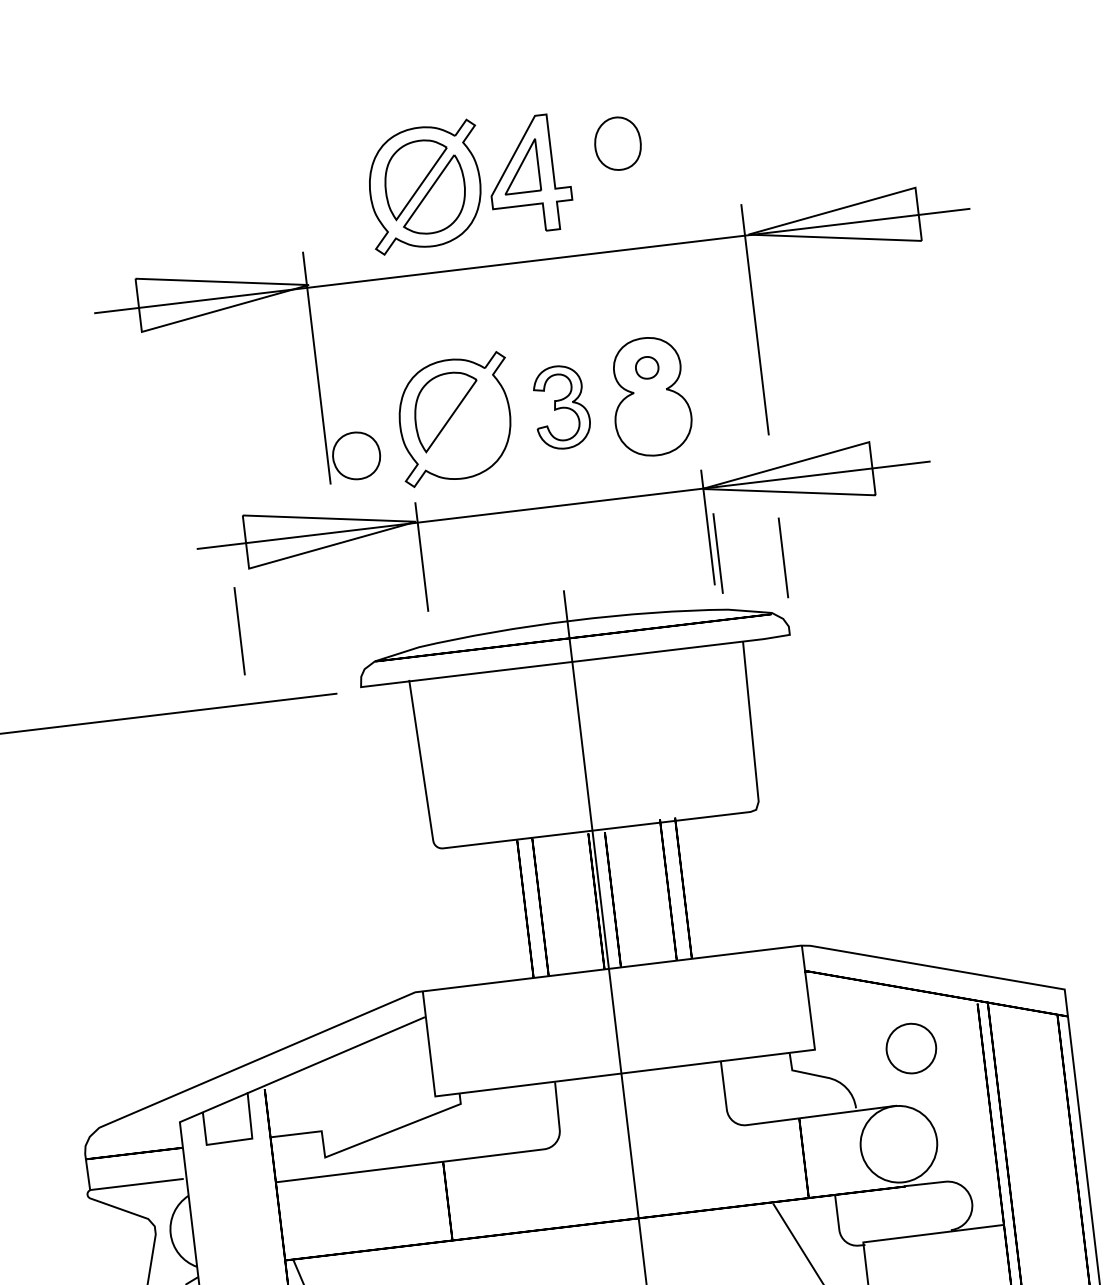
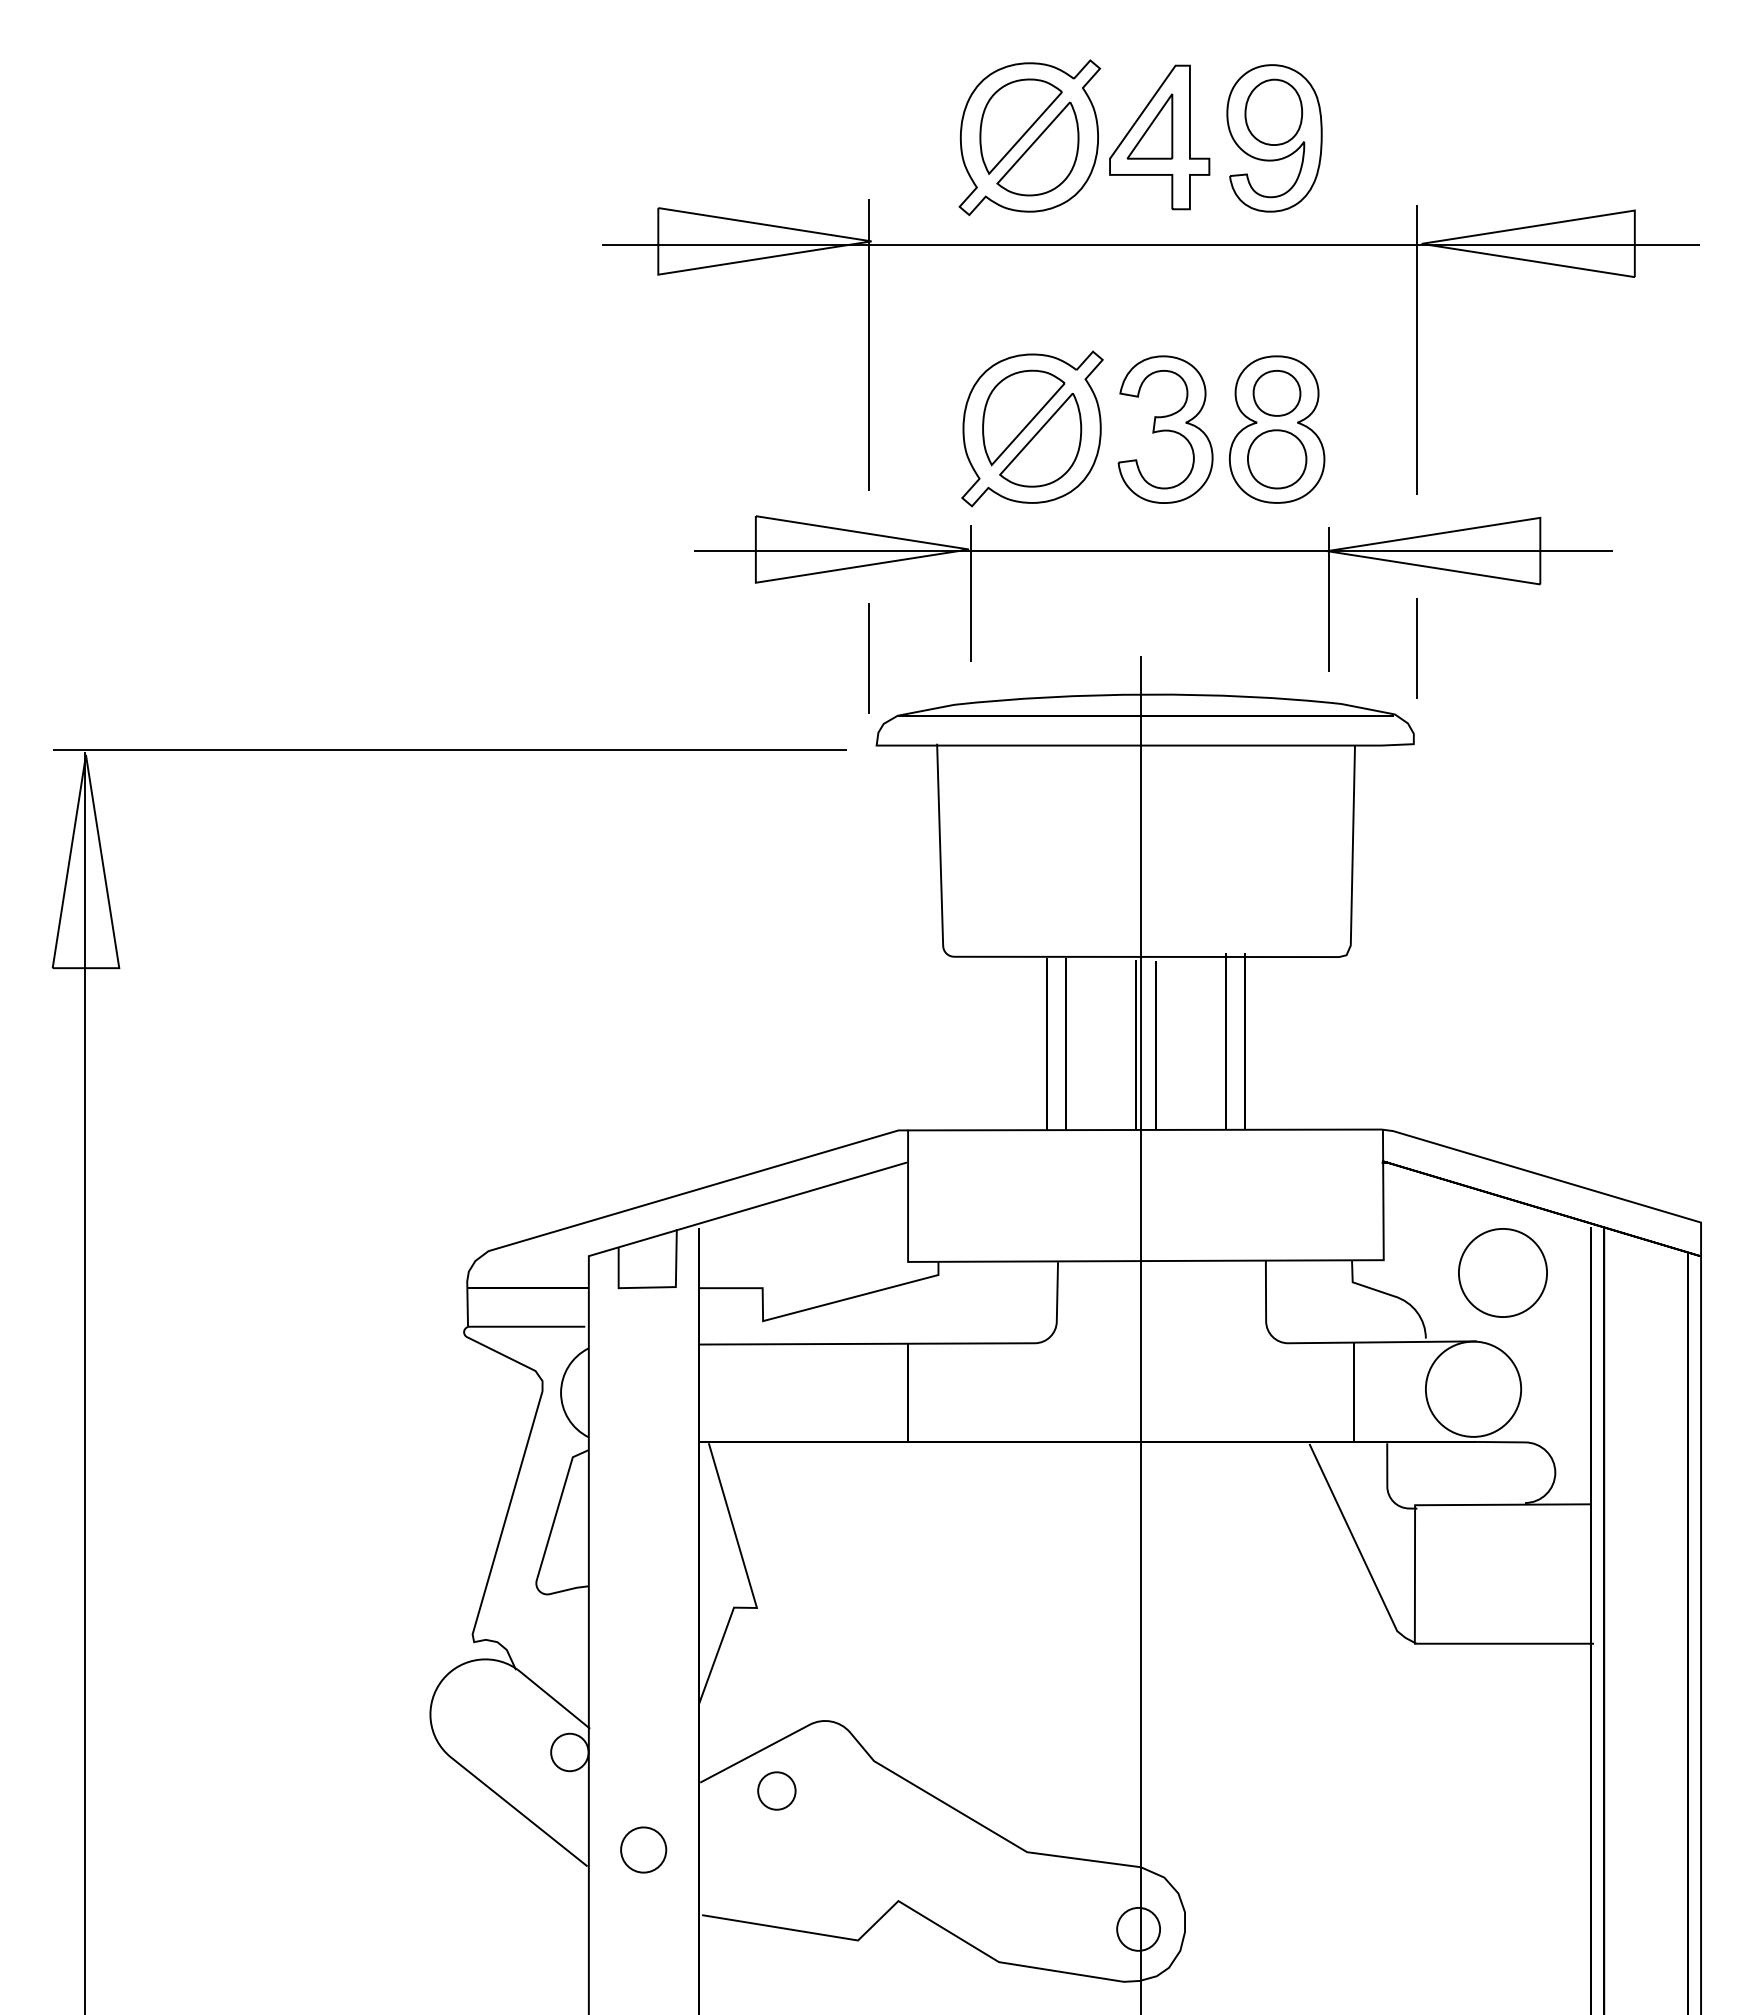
part: (620, 164) -> (1274, 138), added
part: (646, 367) -> (1276, 393), size x1.67
part: (561, 407) -> (1165, 429), size x1.43
part: (462, 427) -> (1040, 440), added
part: (356, 455) -> (1277, 459), moved
line: (717, 553) -> (1336, 633), removed
line: (239, 631) -> (868, 658), moved
part: (910, 1048) -> (1502, 1272), size x1.43

